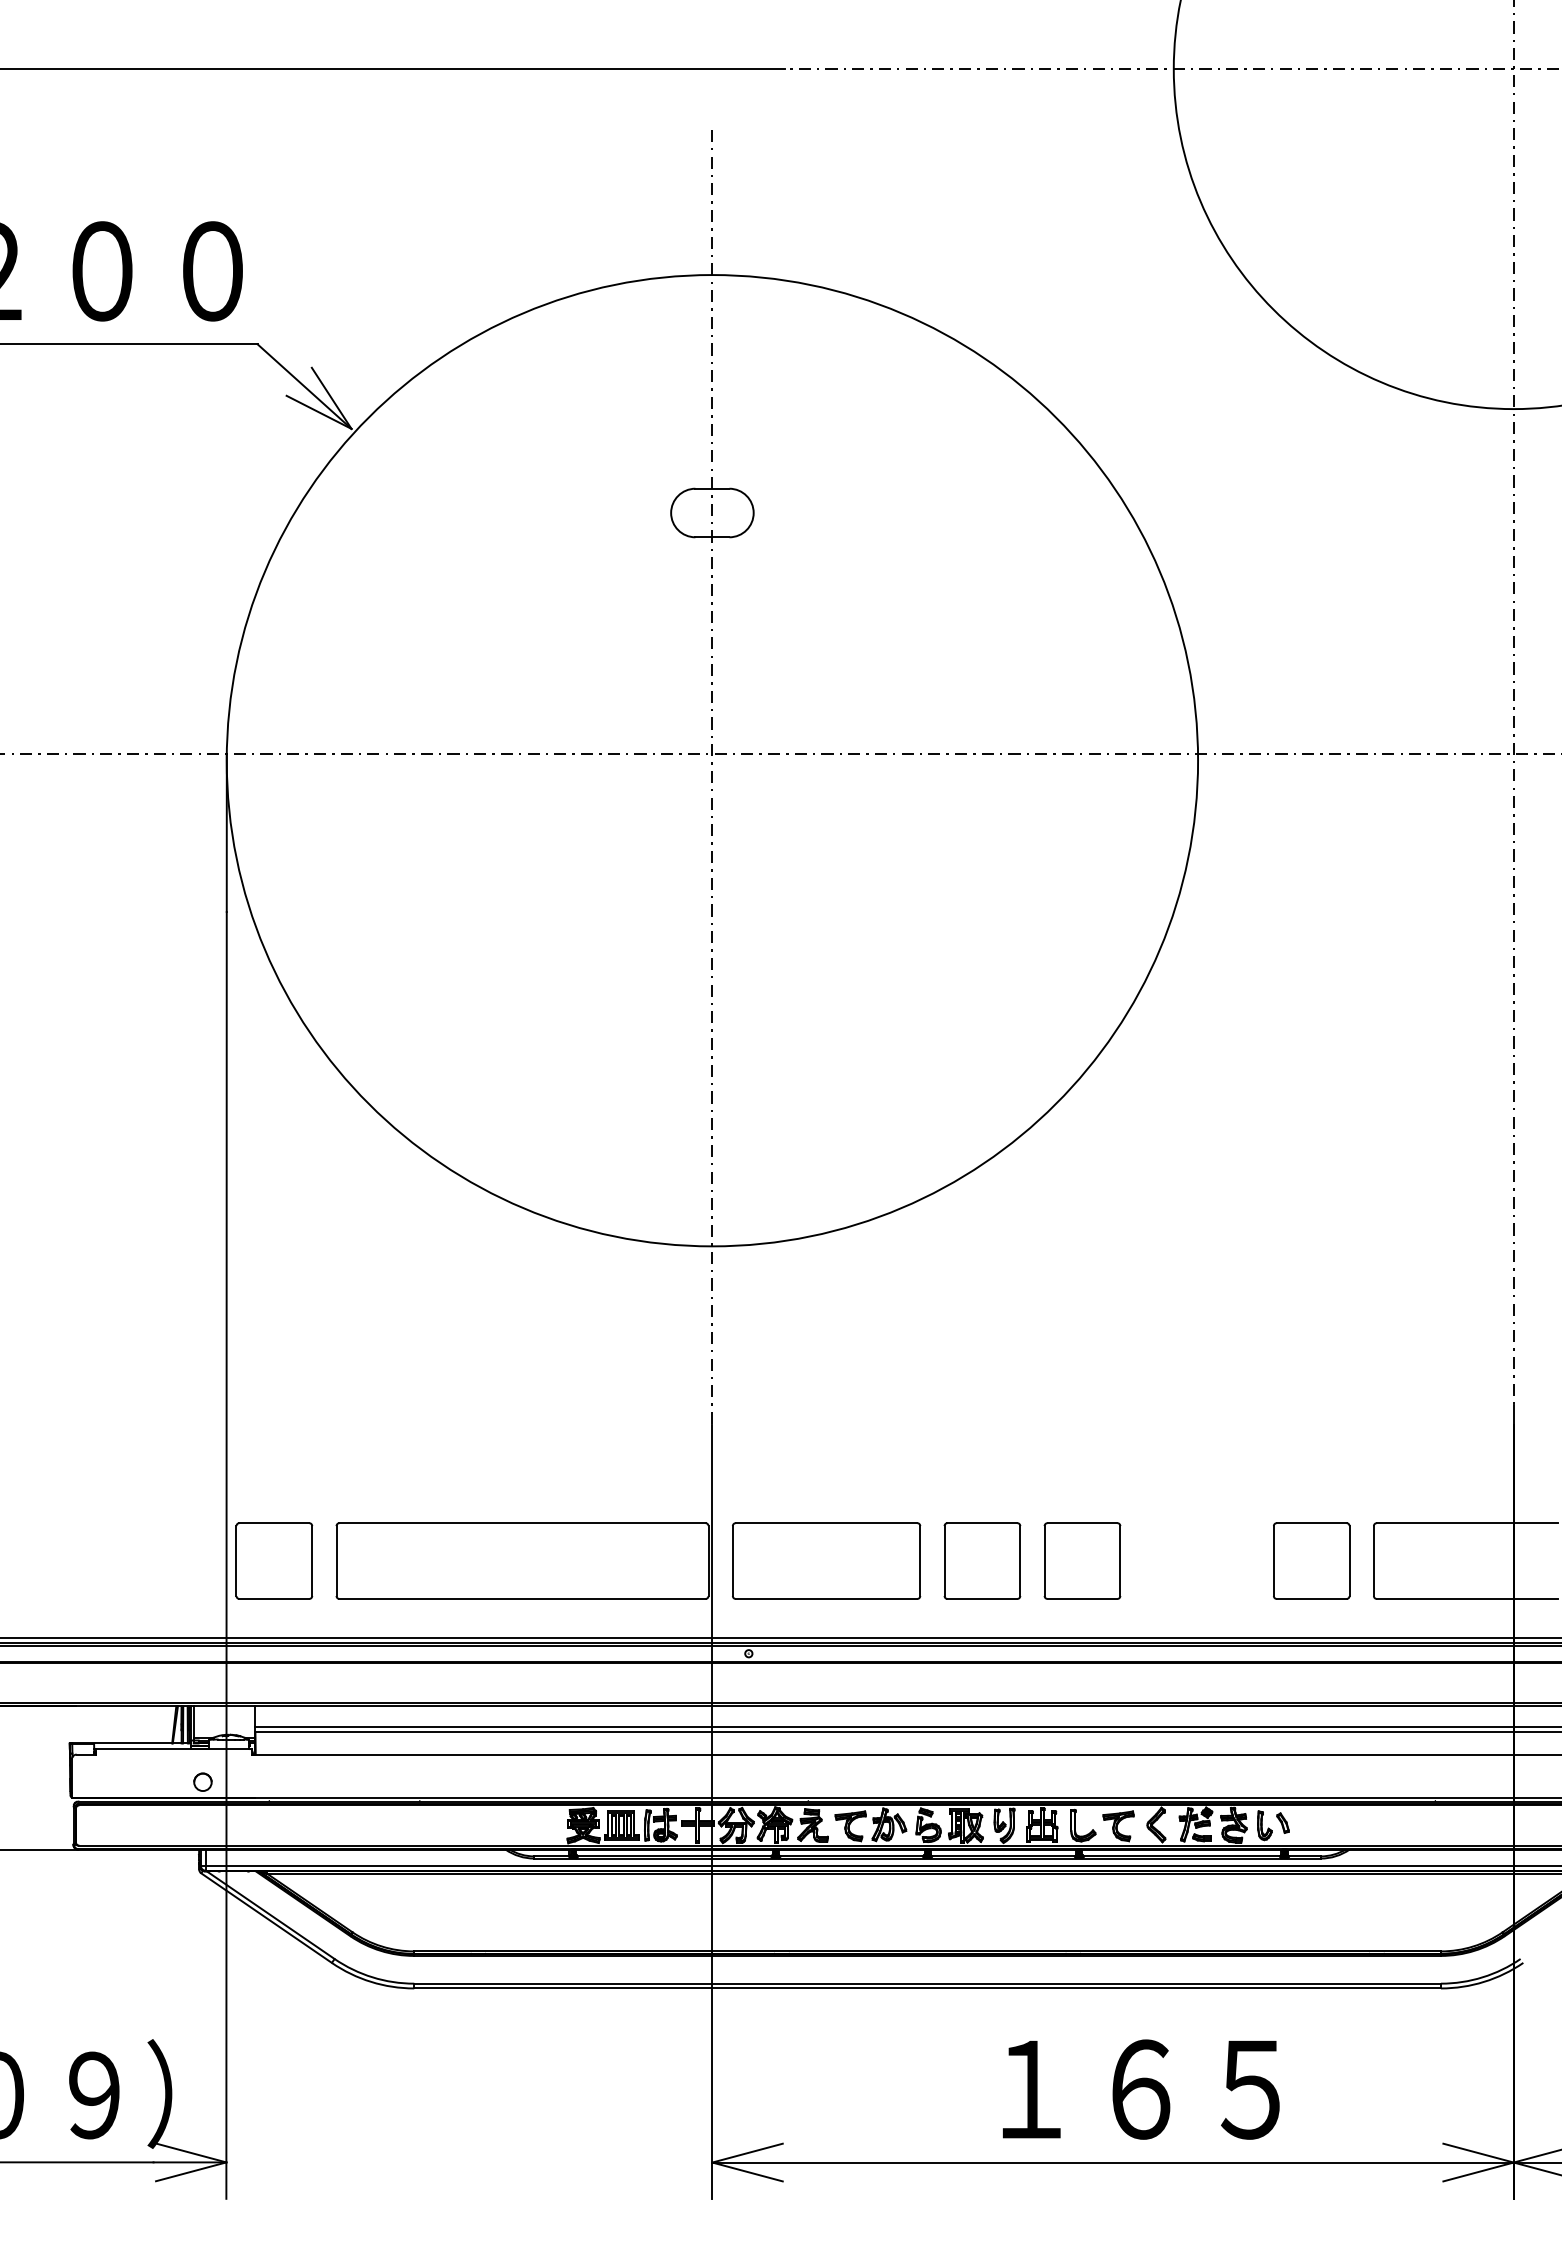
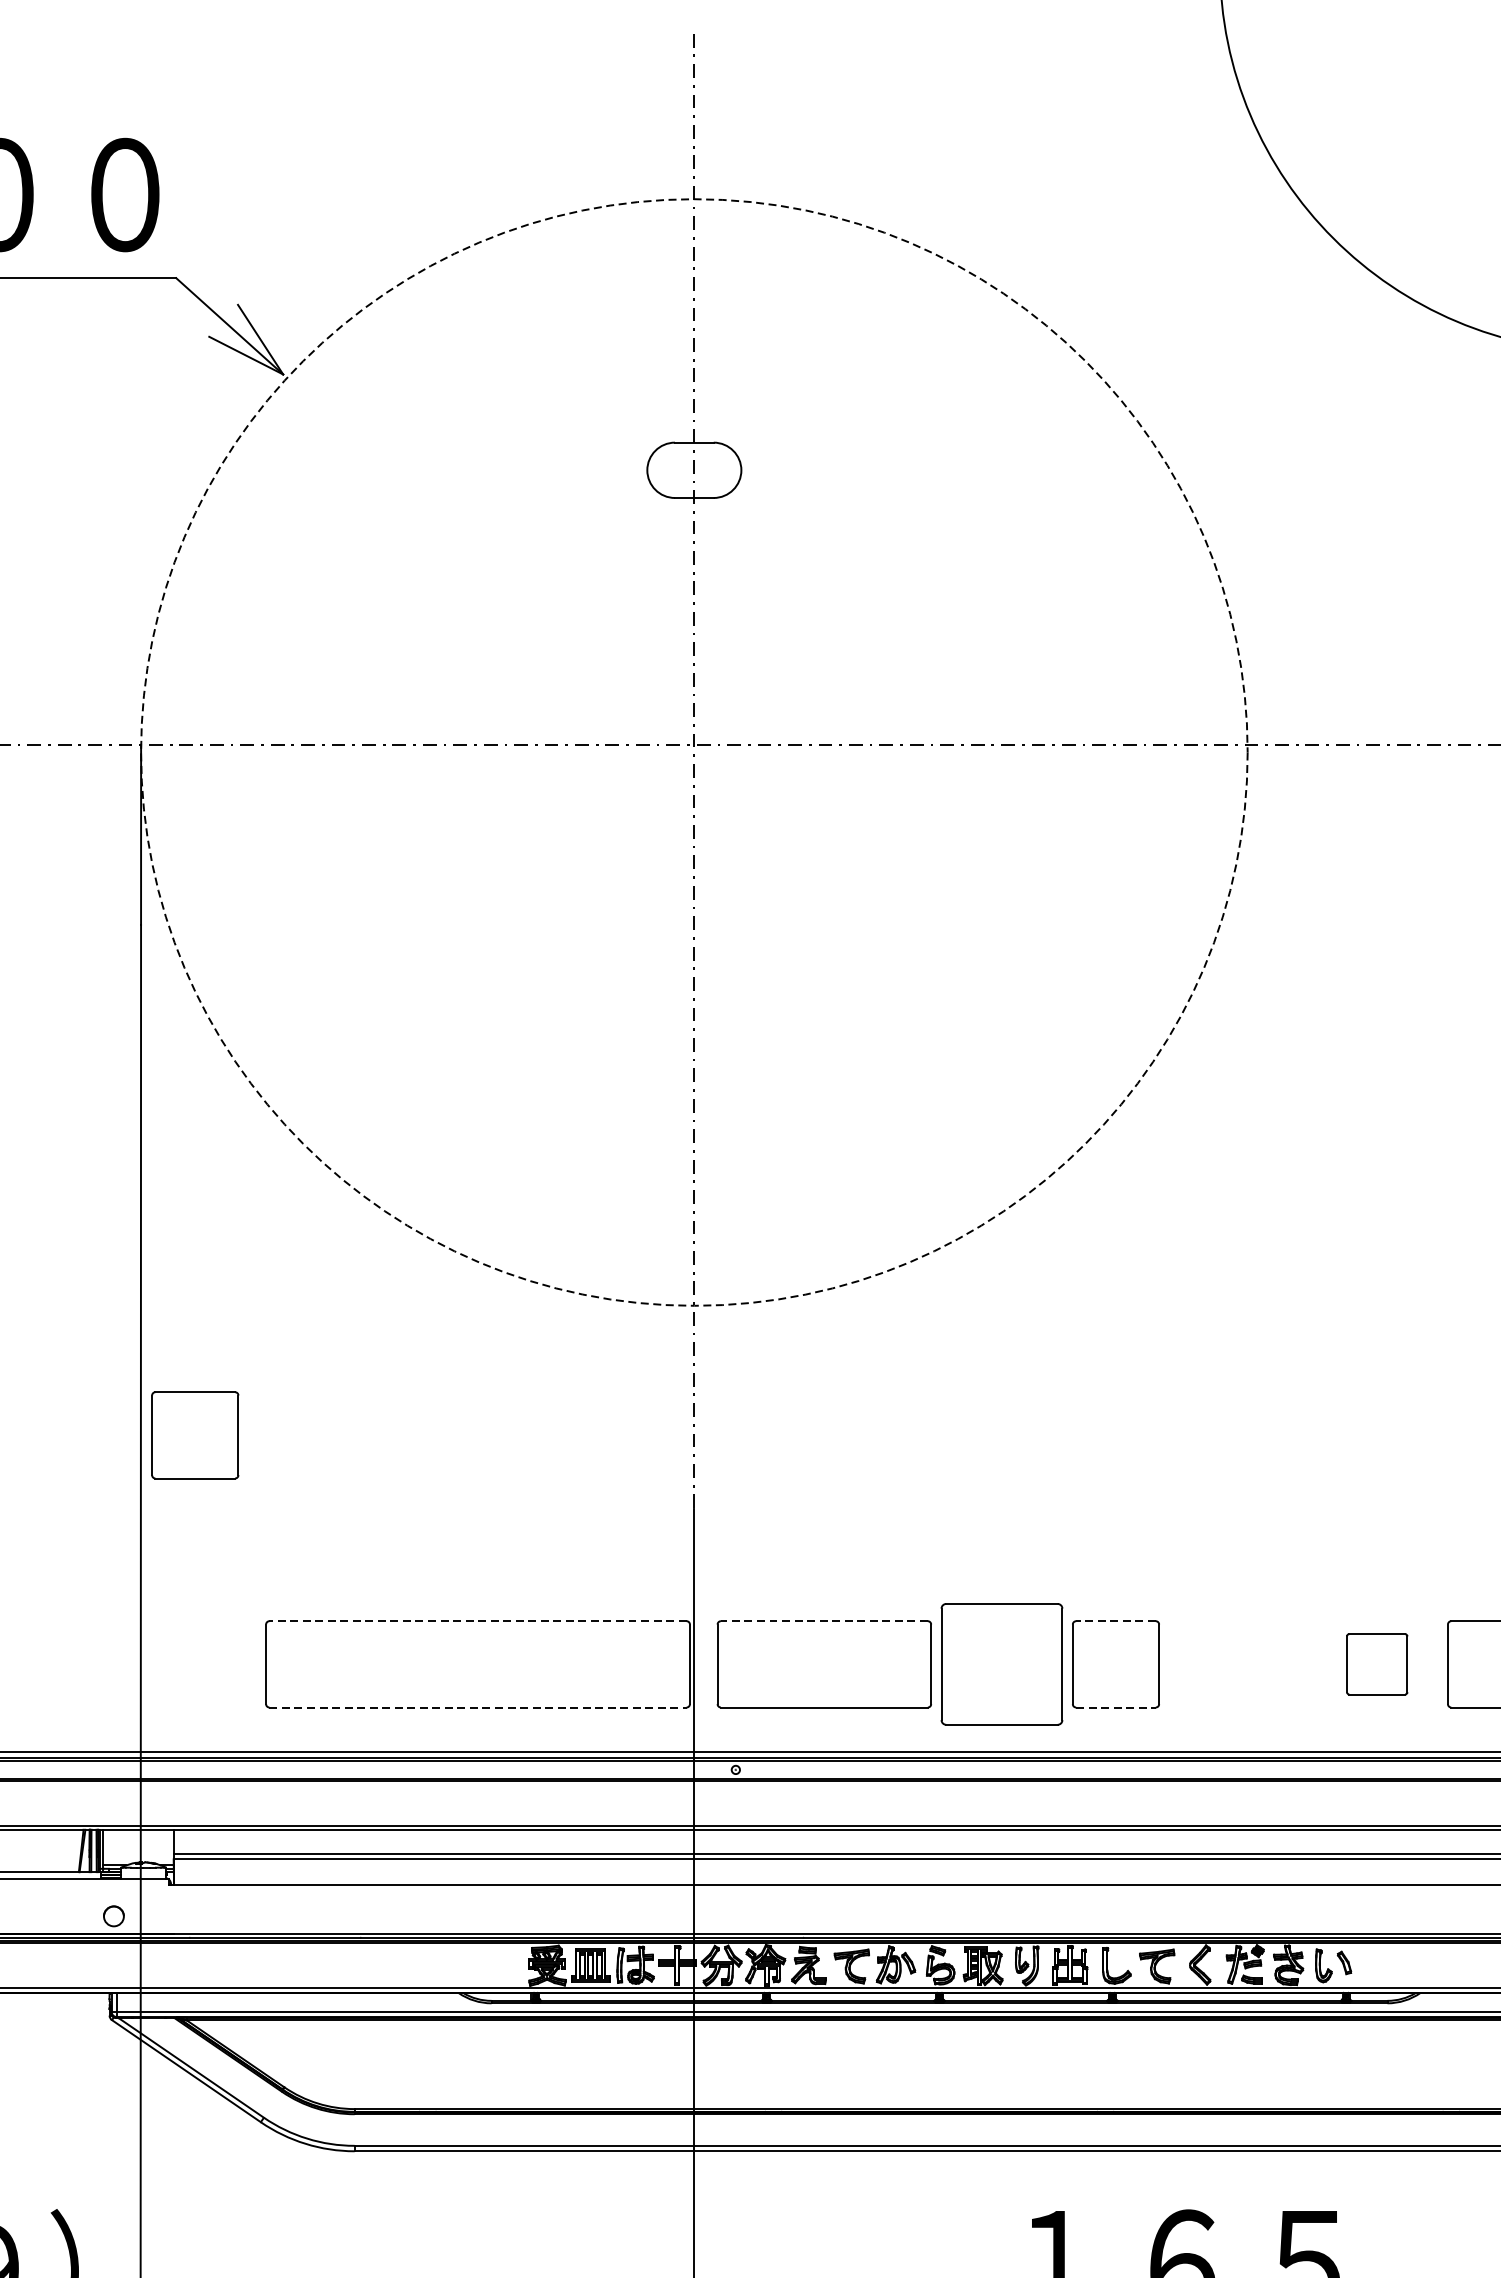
circle: (712, 760) -> (694, 752), solid -> dashed
line: (522, 1523) -> (477, 1621), solid -> dashed
line: (826, 1523) -> (824, 1621), solid -> dashed
line: (1082, 1523) -> (1115, 1621), solid -> dashed
part: (274, 1560) -> (195, 1434), moved
part: (982, 1560) -> (1002, 1663), size x1.4
part: (1311, 1560) -> (1376, 1663), size x0.7
line: (523, 1598) -> (479, 1707), solid -> dashed
line: (1082, 1598) -> (1115, 1707), solid -> dashed

